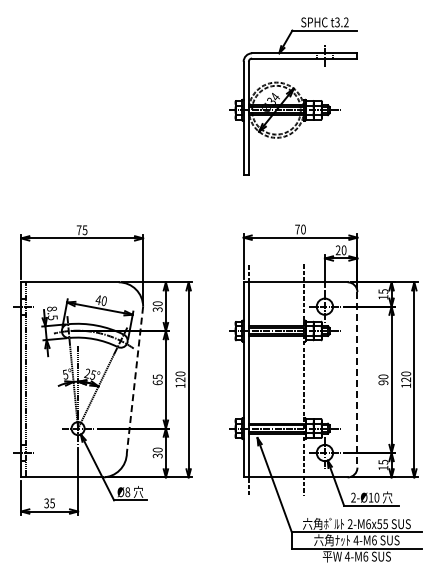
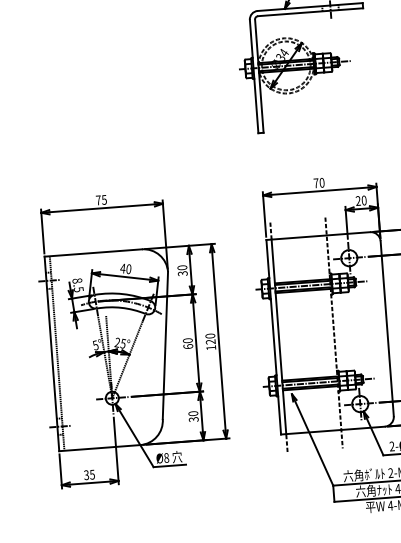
text: (157, 376) -> (187, 340), 65 -> 60
line: (135, 379) -> (165, 344), dashed -> solid
line: (357, 379) -> (387, 328), dashed -> solid

